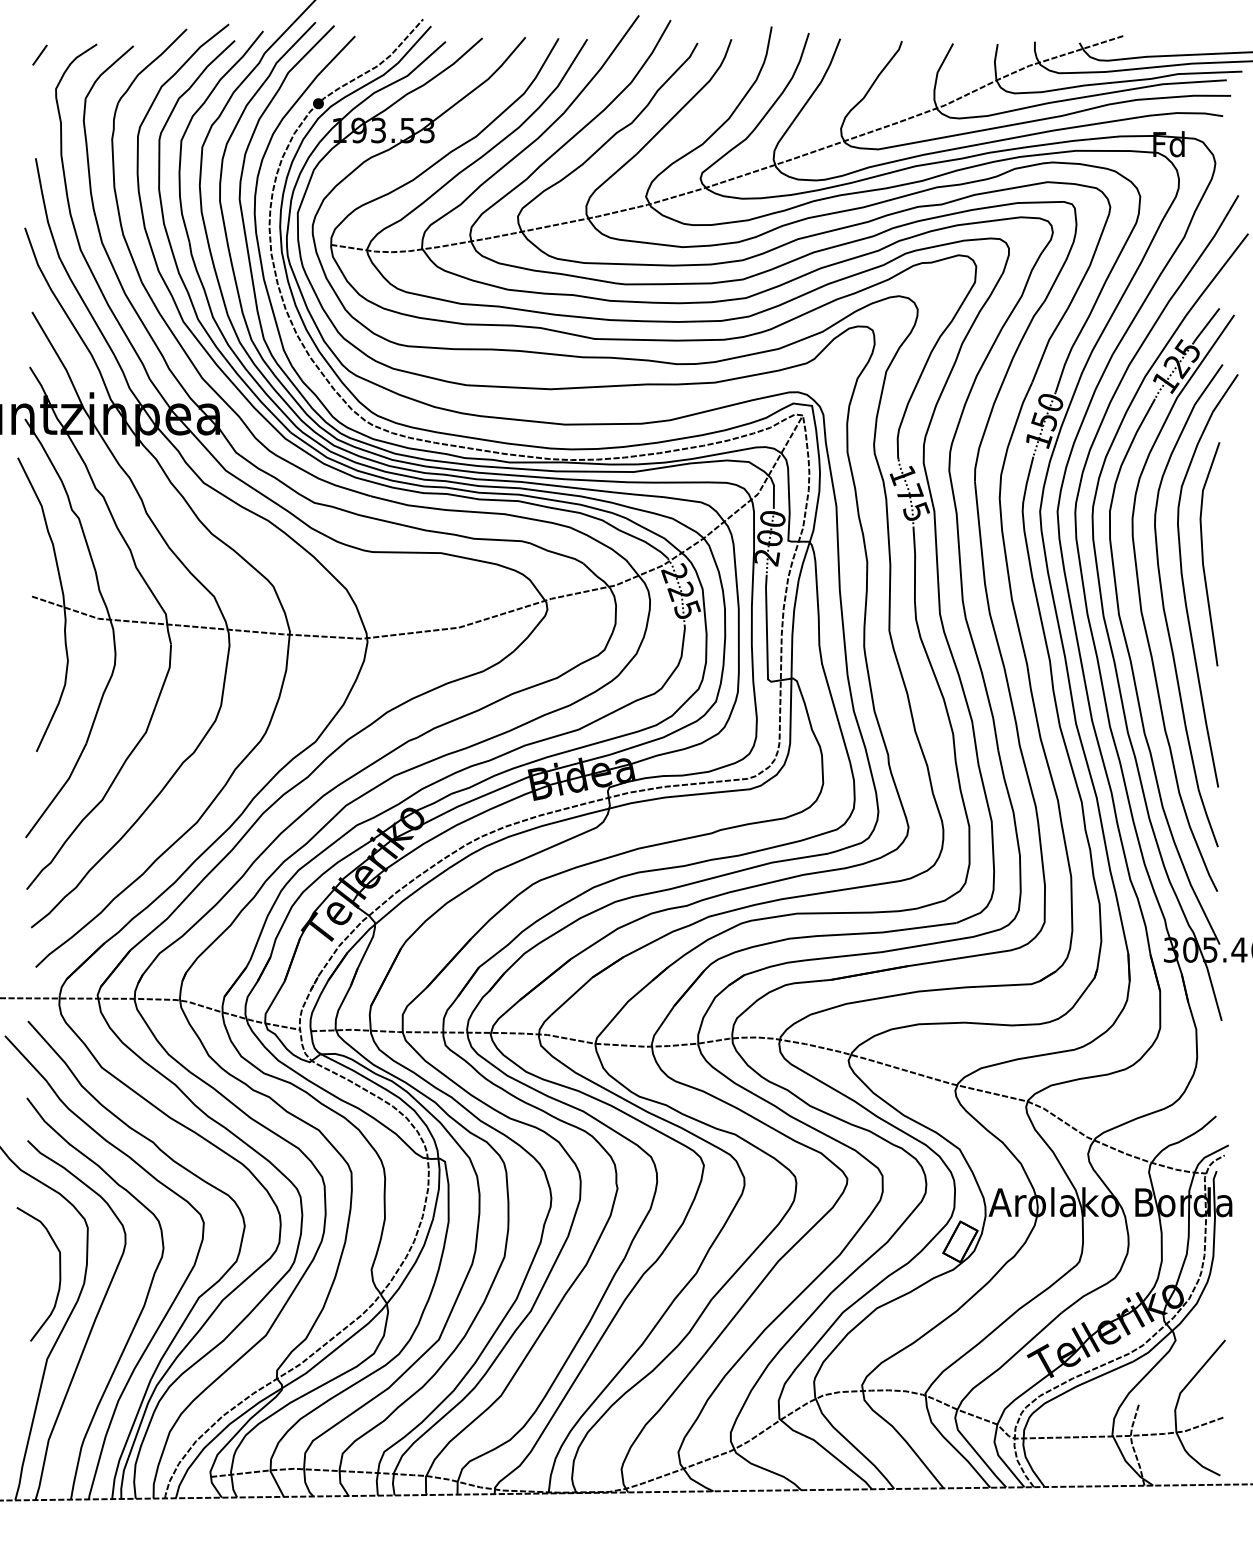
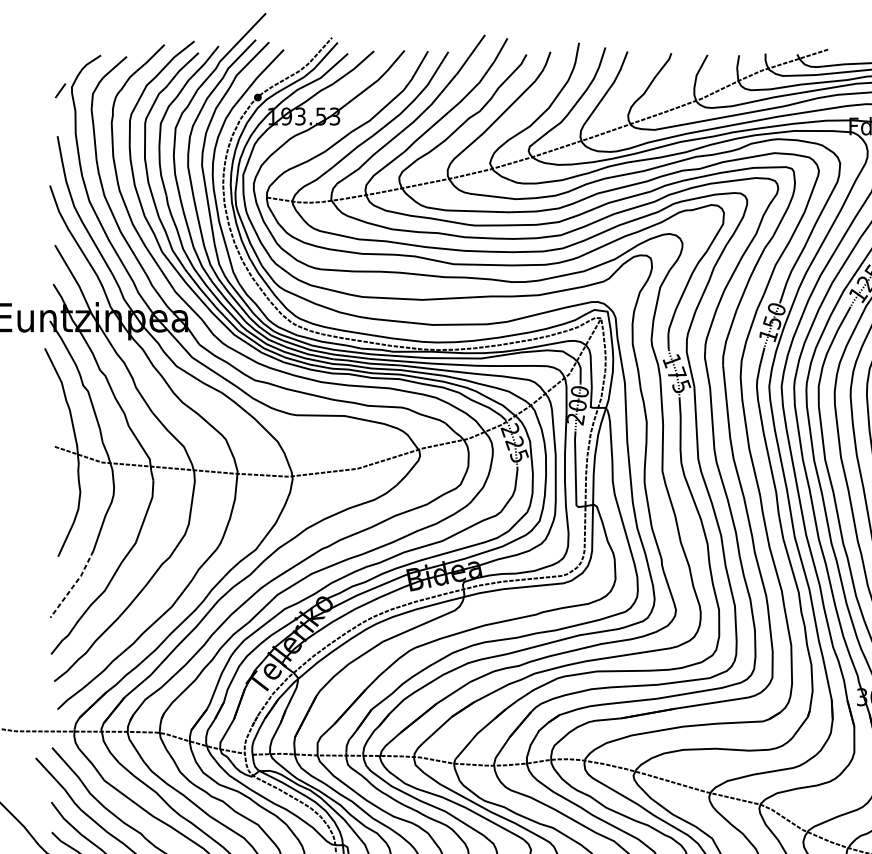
line: (39, 54) -> (60, 90), moved
line: (59, 792) -> (74, 585), solid -> dashed

